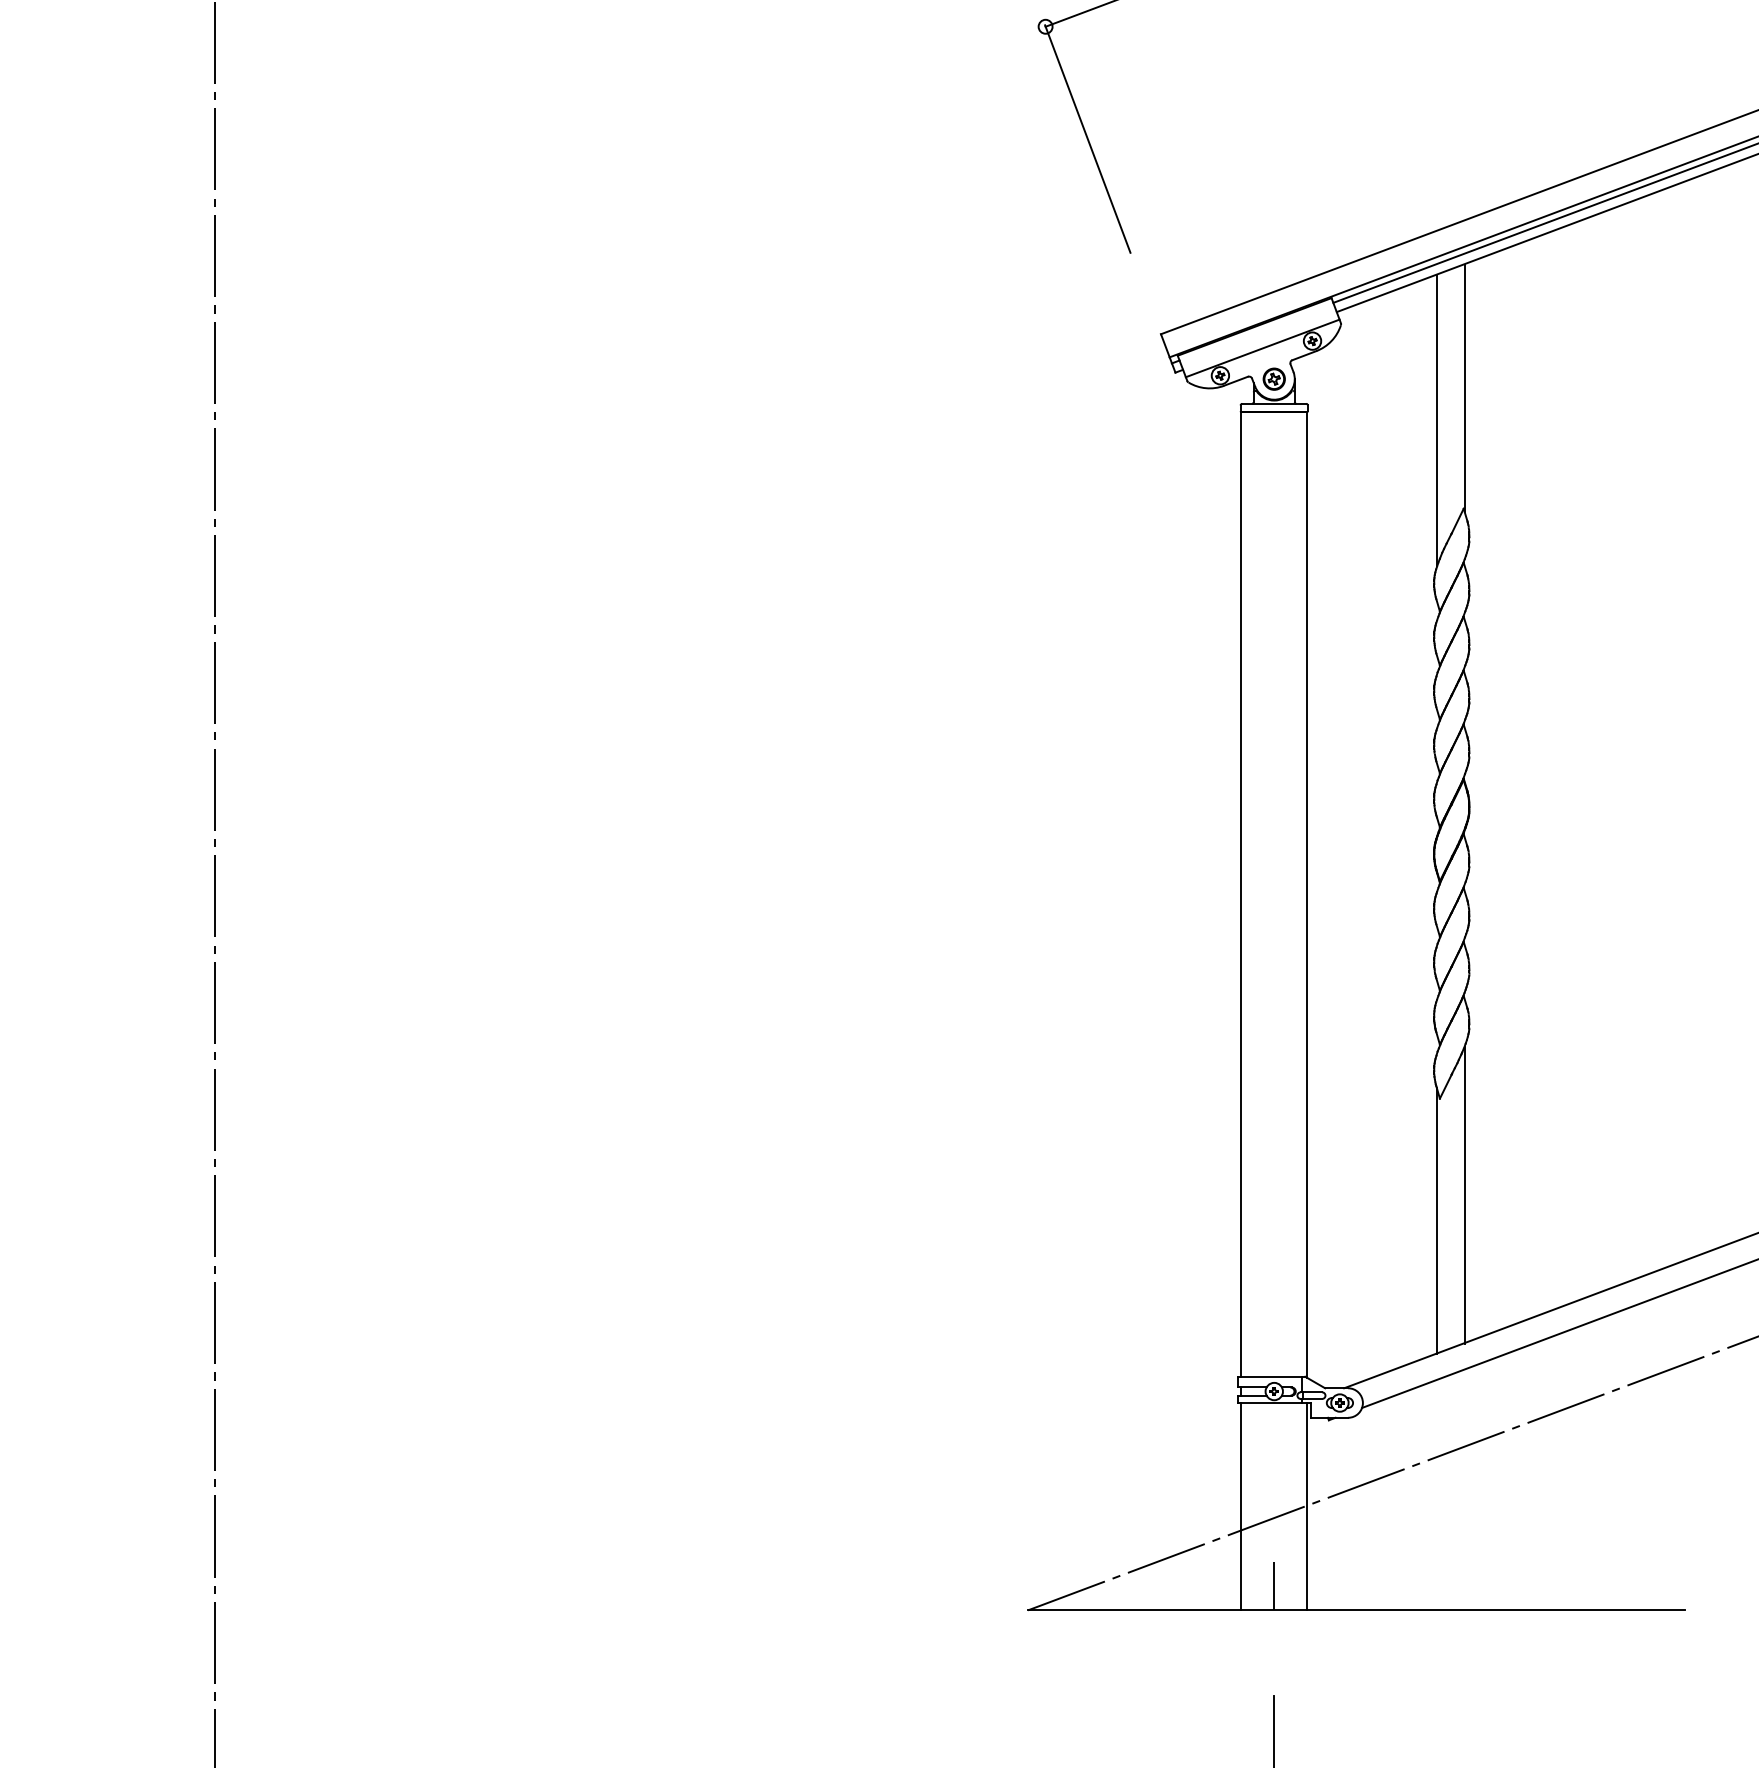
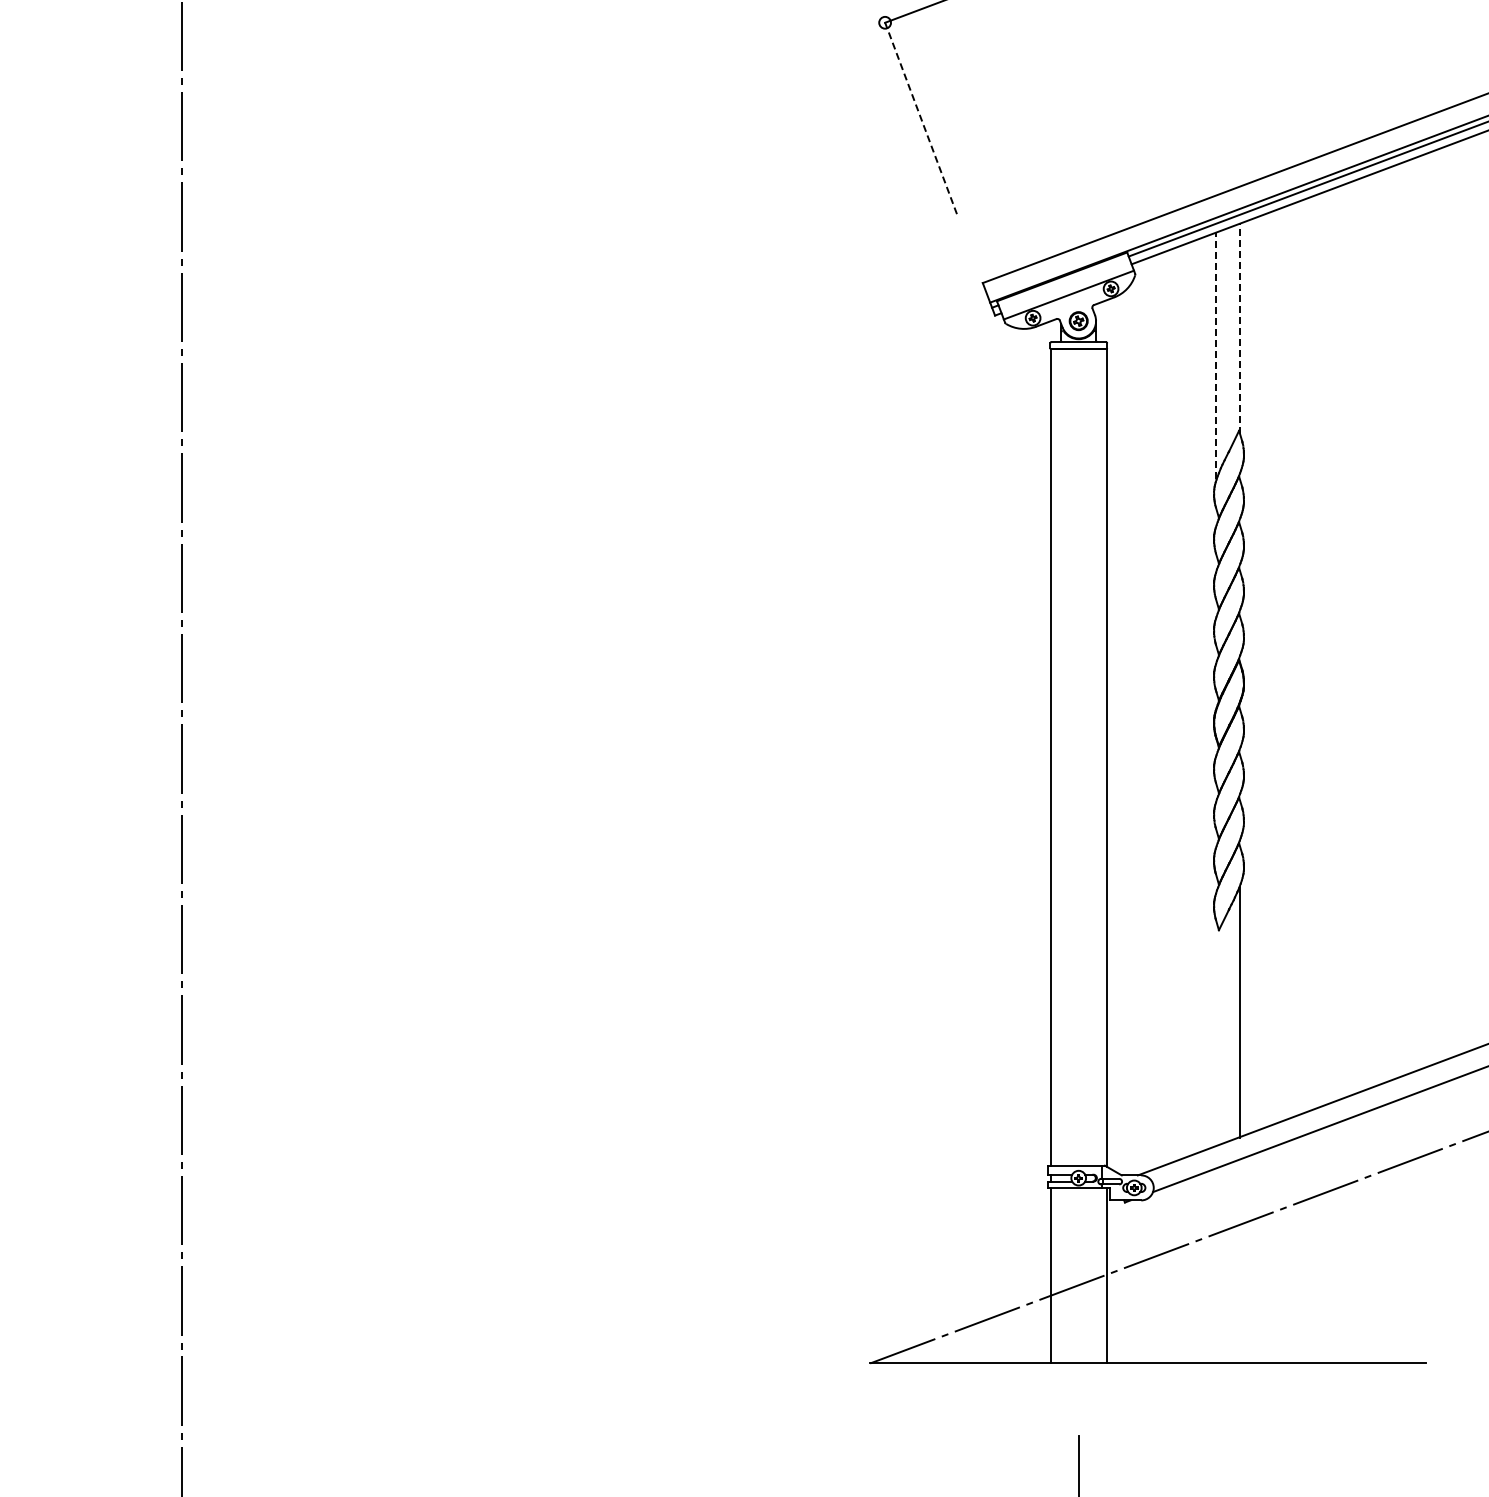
line: (1087, 138) -> (920, 117), solid -> dashed
line: (1464, 389) -> (1239, 329), solid -> dashed
line: (1437, 419) -> (1216, 355), solid -> dashed
line: (1437, 1220) -> (1216, 1033), removed
line: (1274, 1585) -> (1078, 1342), removed

